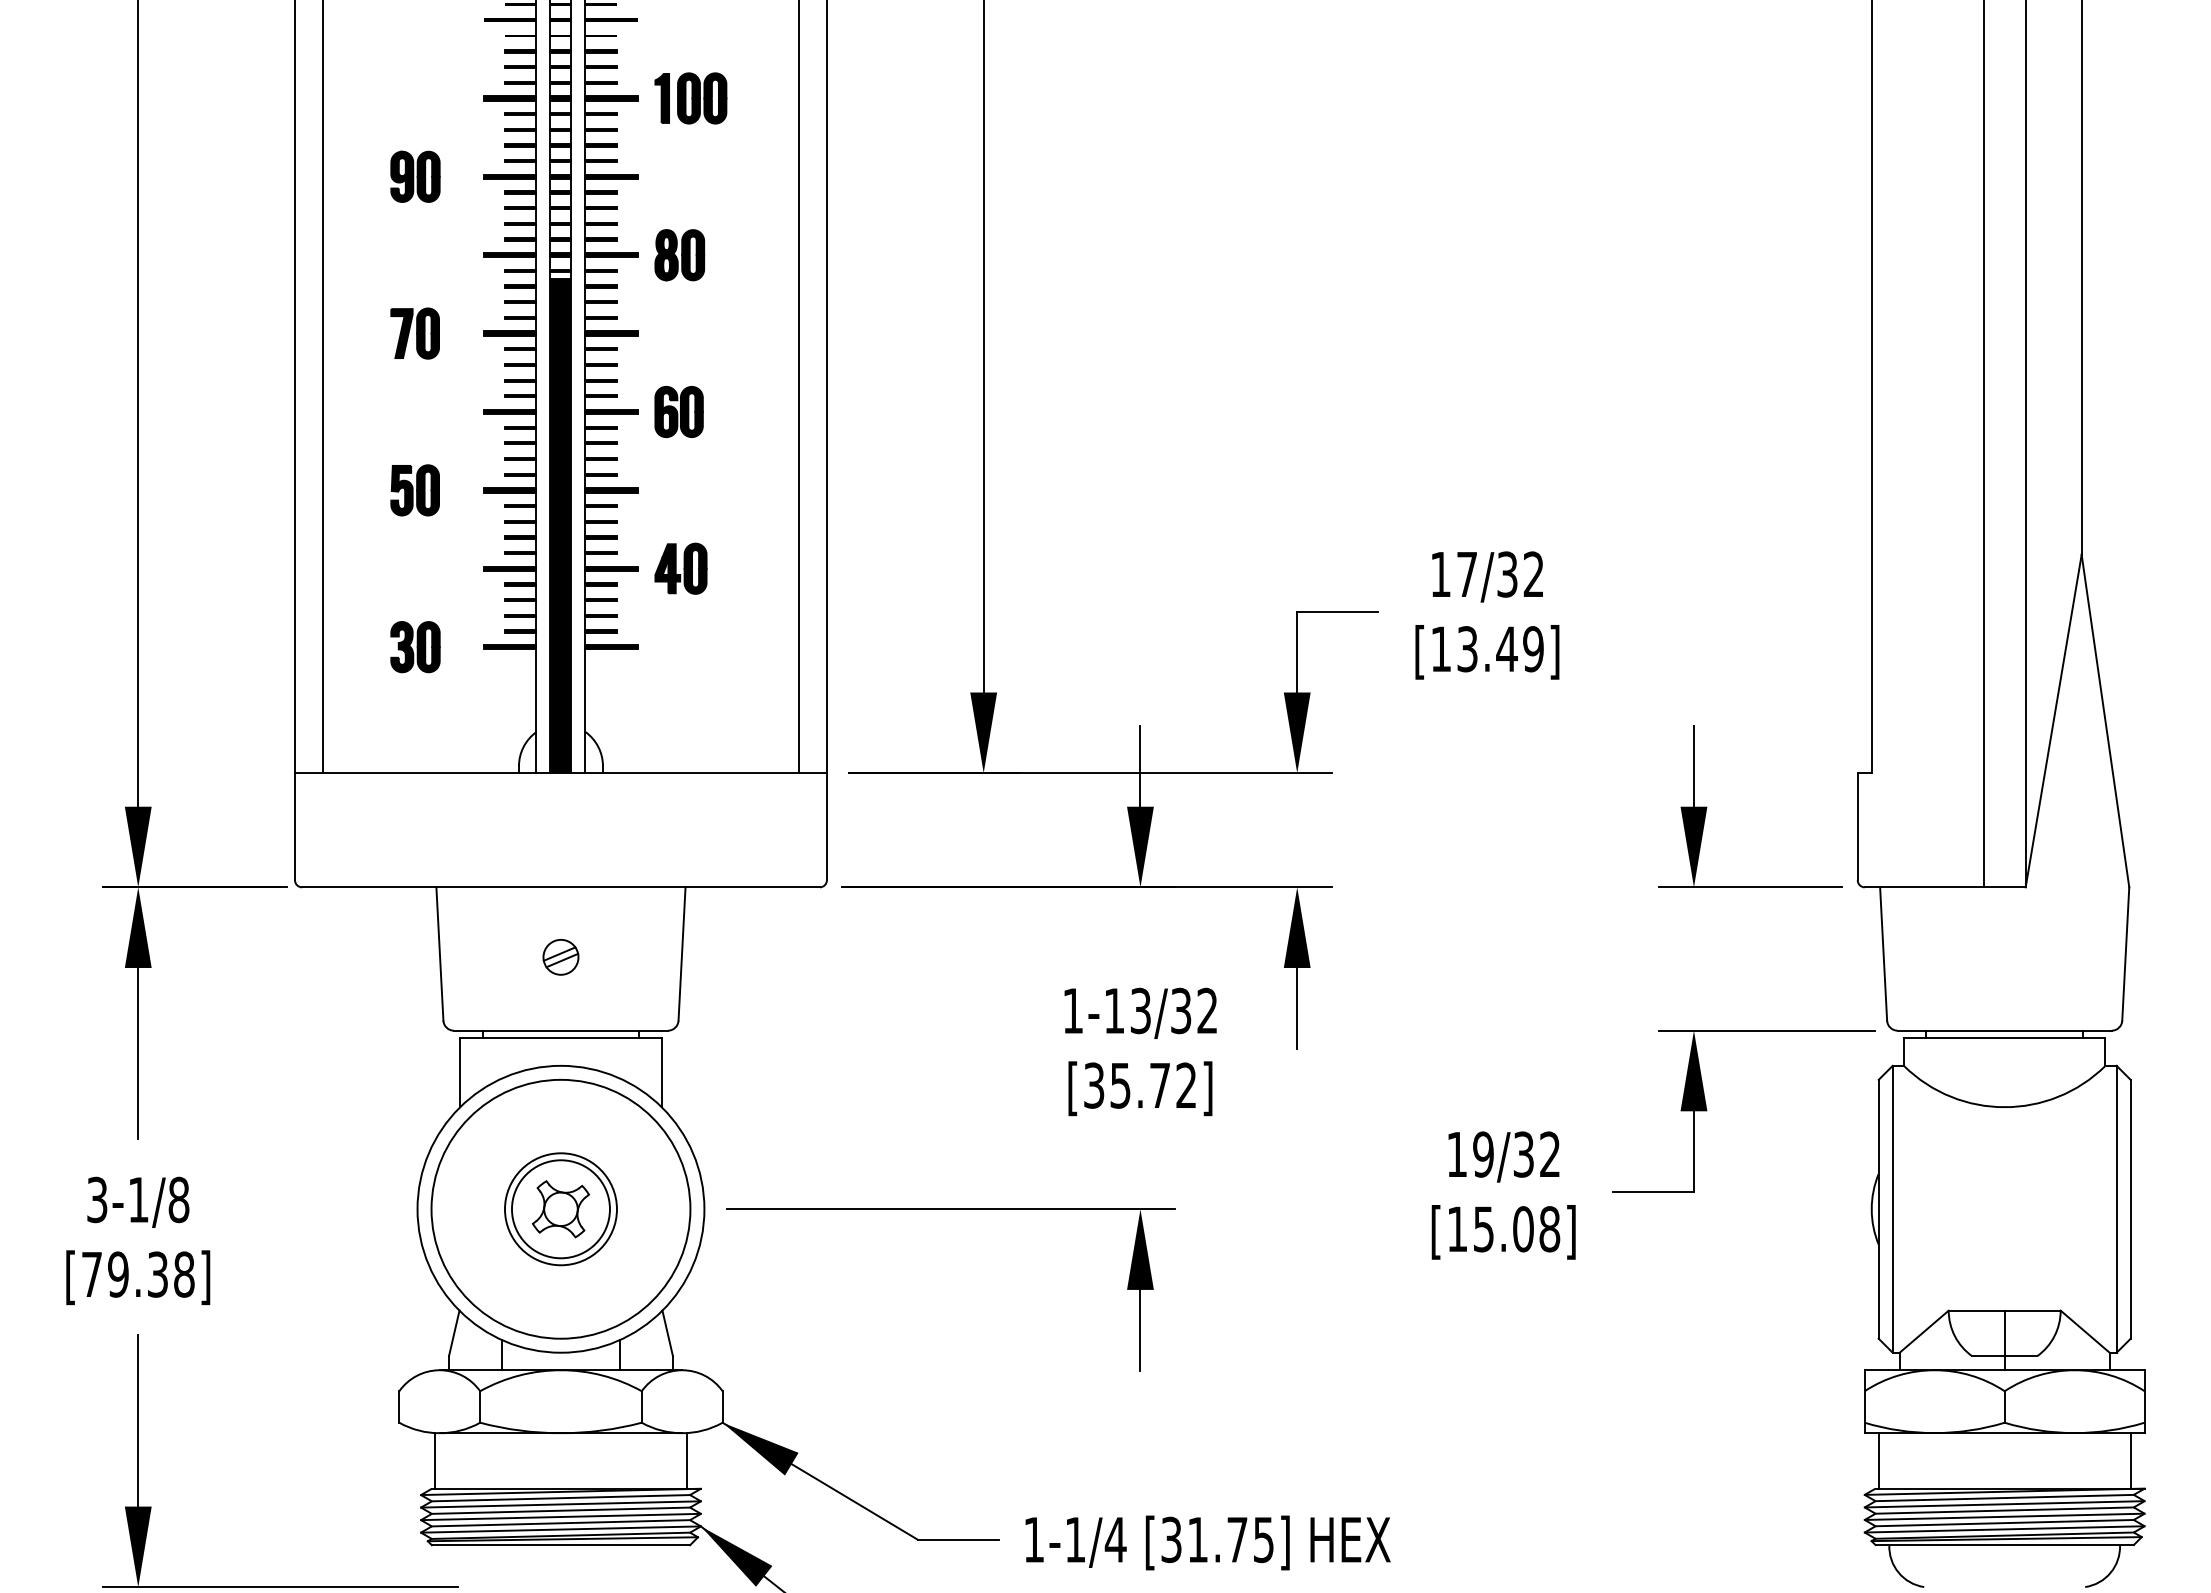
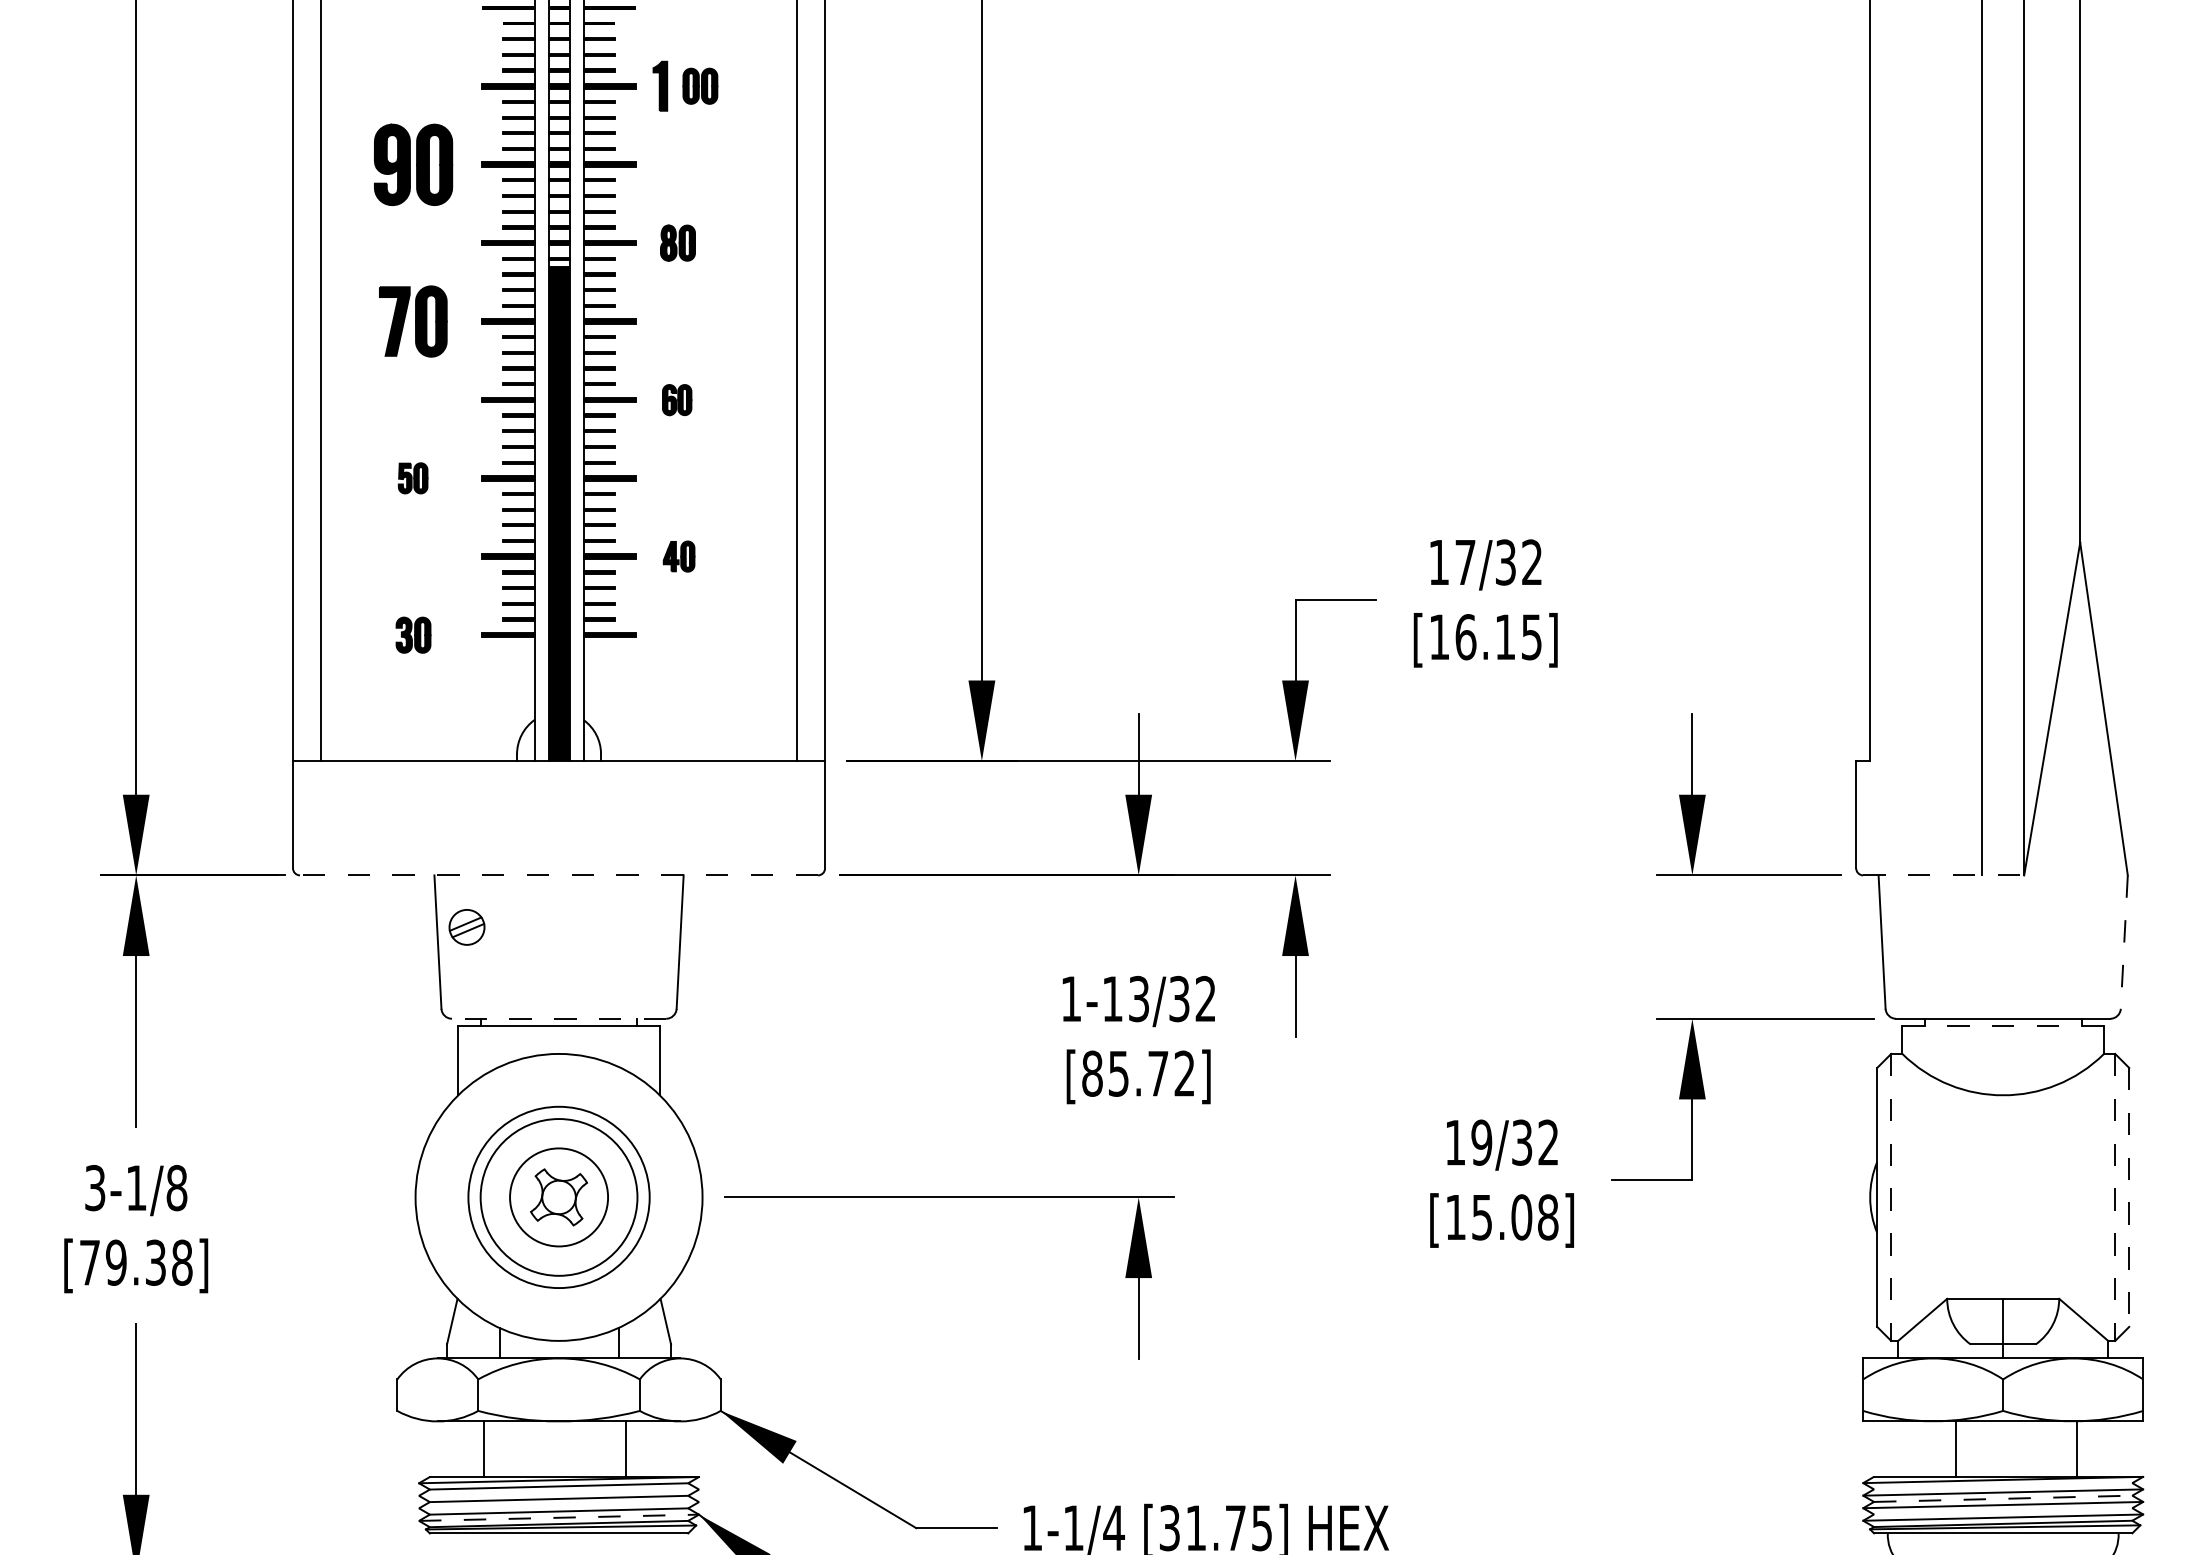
part: (702, 98) -> (700, 86), size x0.7
part: (415, 176) -> (413, 164), size x1.6
part: (679, 255) -> (677, 243), size x0.7
part: (414, 333) -> (412, 321), size x1.4
part: (678, 412) -> (676, 400), size x0.6
part: (414, 490) -> (412, 478), size x0.6
part: (680, 568) -> (678, 556), size x0.6
part: (415, 647) -> (413, 635), size x0.7
text: (1500, 649) -> (1498, 637), [13.49] -> [16.15]
line: (560, 887) -> (558, 875), solid -> dashed
line: (1945, 887) -> (1943, 875), solid -> dashed
line: (2125, 954) -> (2124, 942), solid -> dashed
part: (560, 957) -> (466, 927), moved
line: (560, 1030) -> (558, 1018), solid -> dashed
line: (2004, 1037) -> (2003, 1025), solid -> dashed
text: (1094, 1085) -> (1092, 1073), [35.72] -> [85.72]
circle: (560, 1208) -> (558, 1196), size x0.7
circle: (560, 1209) -> (558, 1197), size x1.4
line: (1892, 1209) -> (1890, 1197), solid -> dashed
line: (2116, 1209) -> (2115, 1197), solid -> dashed
line: (2130, 1209) -> (2129, 1197), solid -> dashed
line: (435, 1460) -> (484, 1448), moved
line: (686, 1460) -> (625, 1448), moved
line: (1878, 1460) -> (1955, 1448), moved
line: (2130, 1460) -> (2077, 1448), moved
line: (2004, 1497) -> (2003, 1485), removed
line: (560, 1504) -> (558, 1492), removed
line: (2005, 1510) -> (2004, 1498), solid -> dashed
line: (560, 1516) -> (558, 1504), removed
line: (2004, 1522) -> (2003, 1510), removed
line: (561, 1529) -> (559, 1517), solid -> dashed

